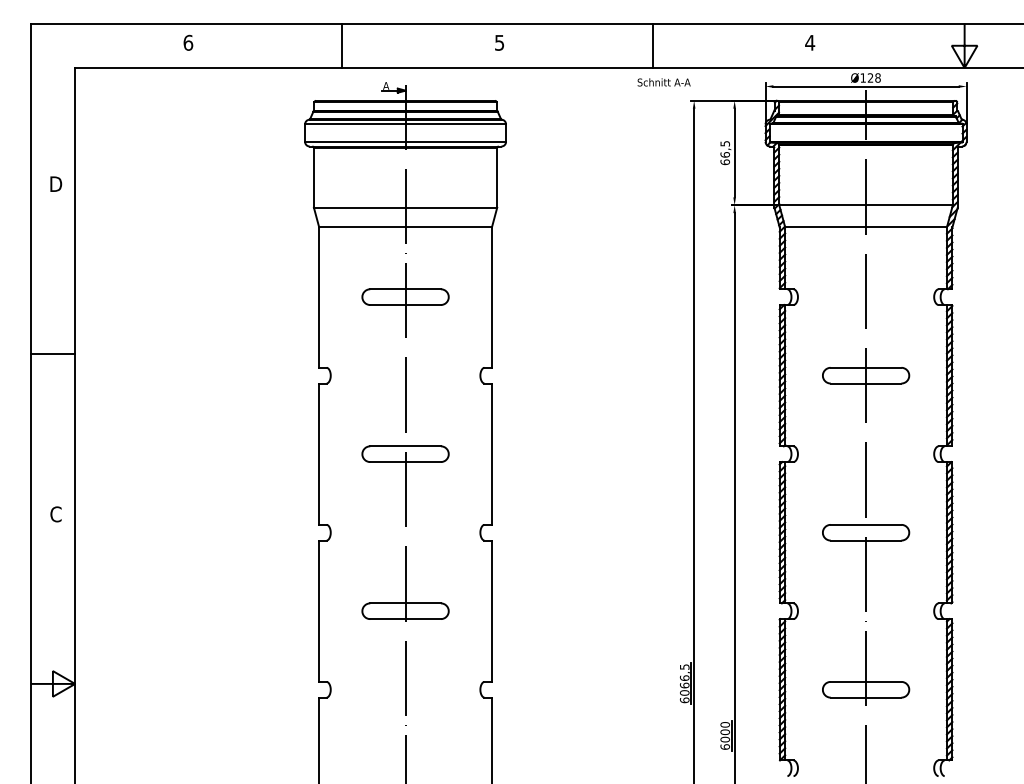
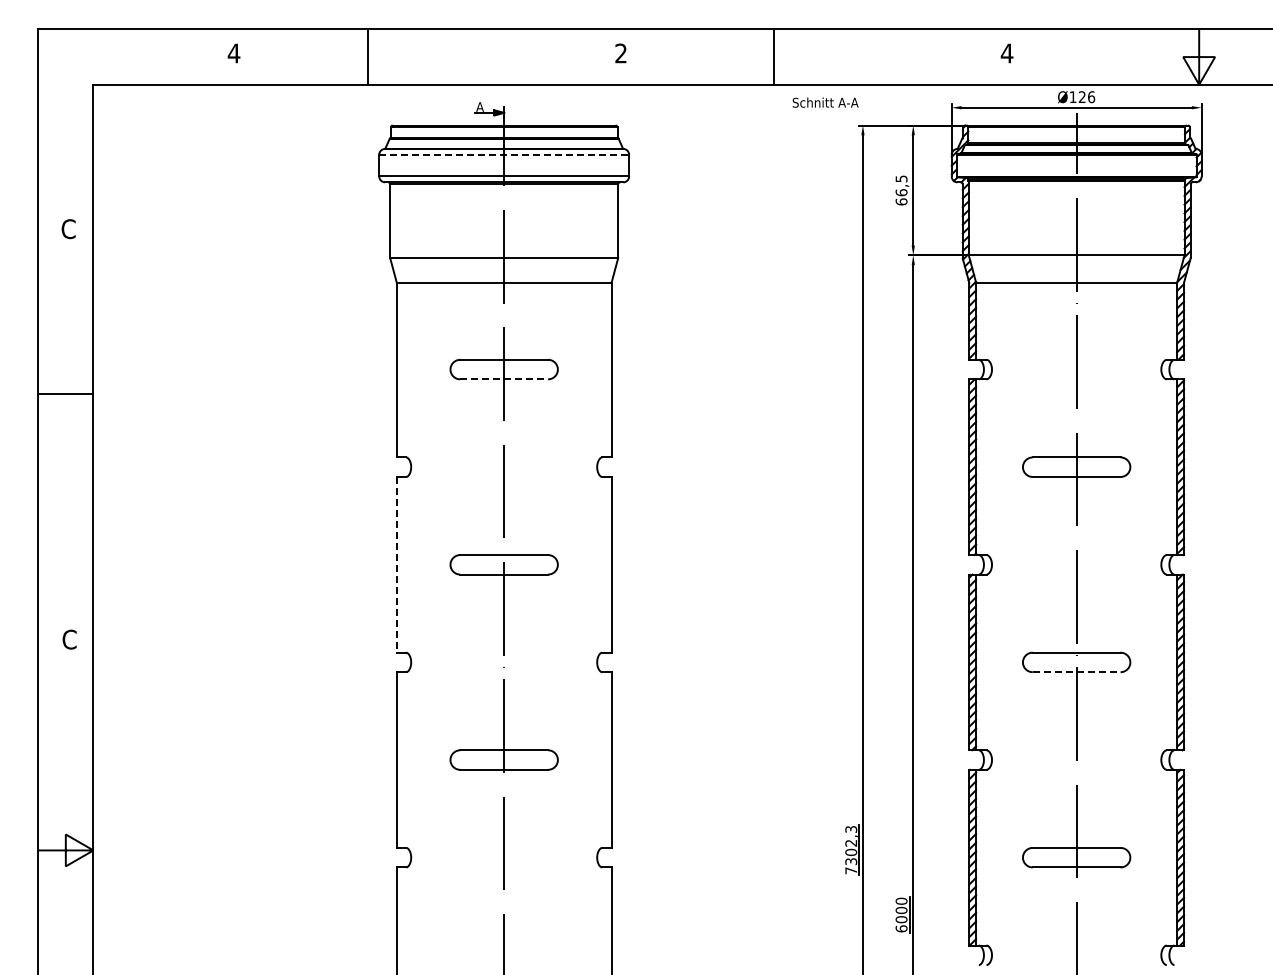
text: (187, 42) -> (233, 53), 6 -> 4
text: (499, 42) -> (620, 53), 5 -> 2
line: (342, 45) -> (368, 56), moved
line: (653, 45) -> (774, 56), moved
text: (878, 77) -> (1091, 96), Ø128 -> Ø126
line: (405, 124) -> (504, 154), solid -> dashed
text: (55, 184) -> (69, 229), D -> C
line: (405, 305) -> (504, 379), solid -> dashed
line: (52, 353) -> (65, 393), moved
line: (318, 453) -> (396, 564), solid -> dashed
line: (865, 540) -> (1076, 672), solid -> dashed
text: (684, 683) -> (851, 850), 6066,5 -> 7302,3

